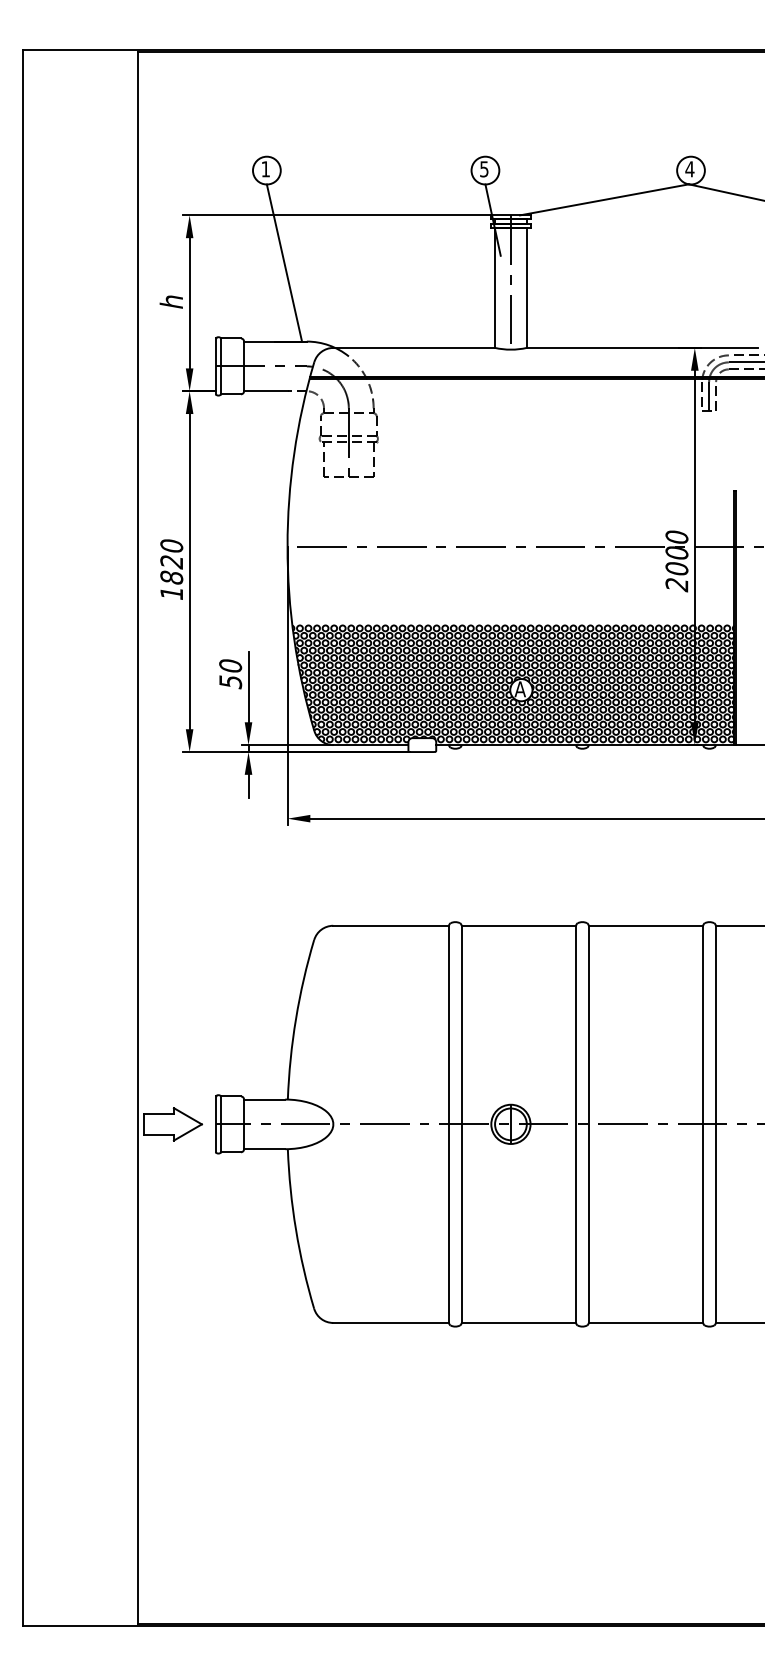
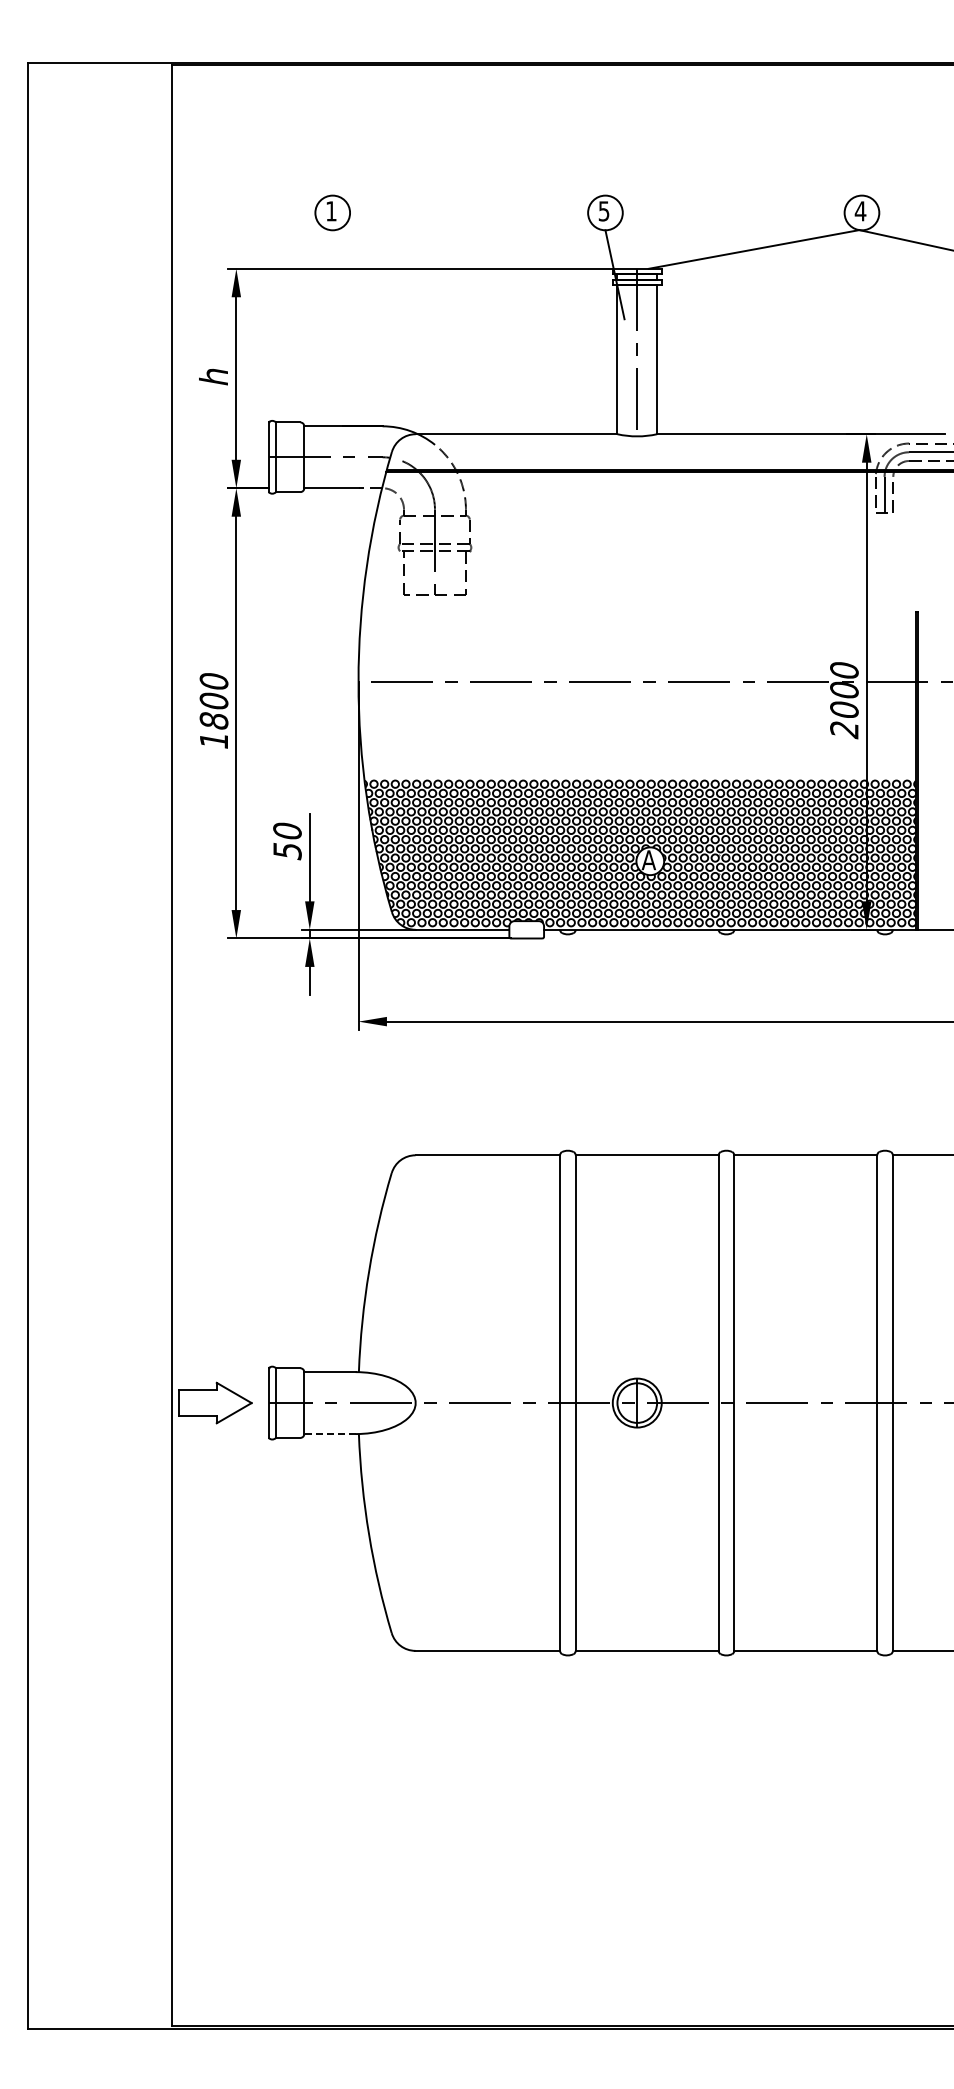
line: (284, 263) -> (354, 328), removed
text: (171, 562) -> (213, 701), 1820 -> 1800
line: (264, 1149) -> (329, 1434), solid -> dashed

